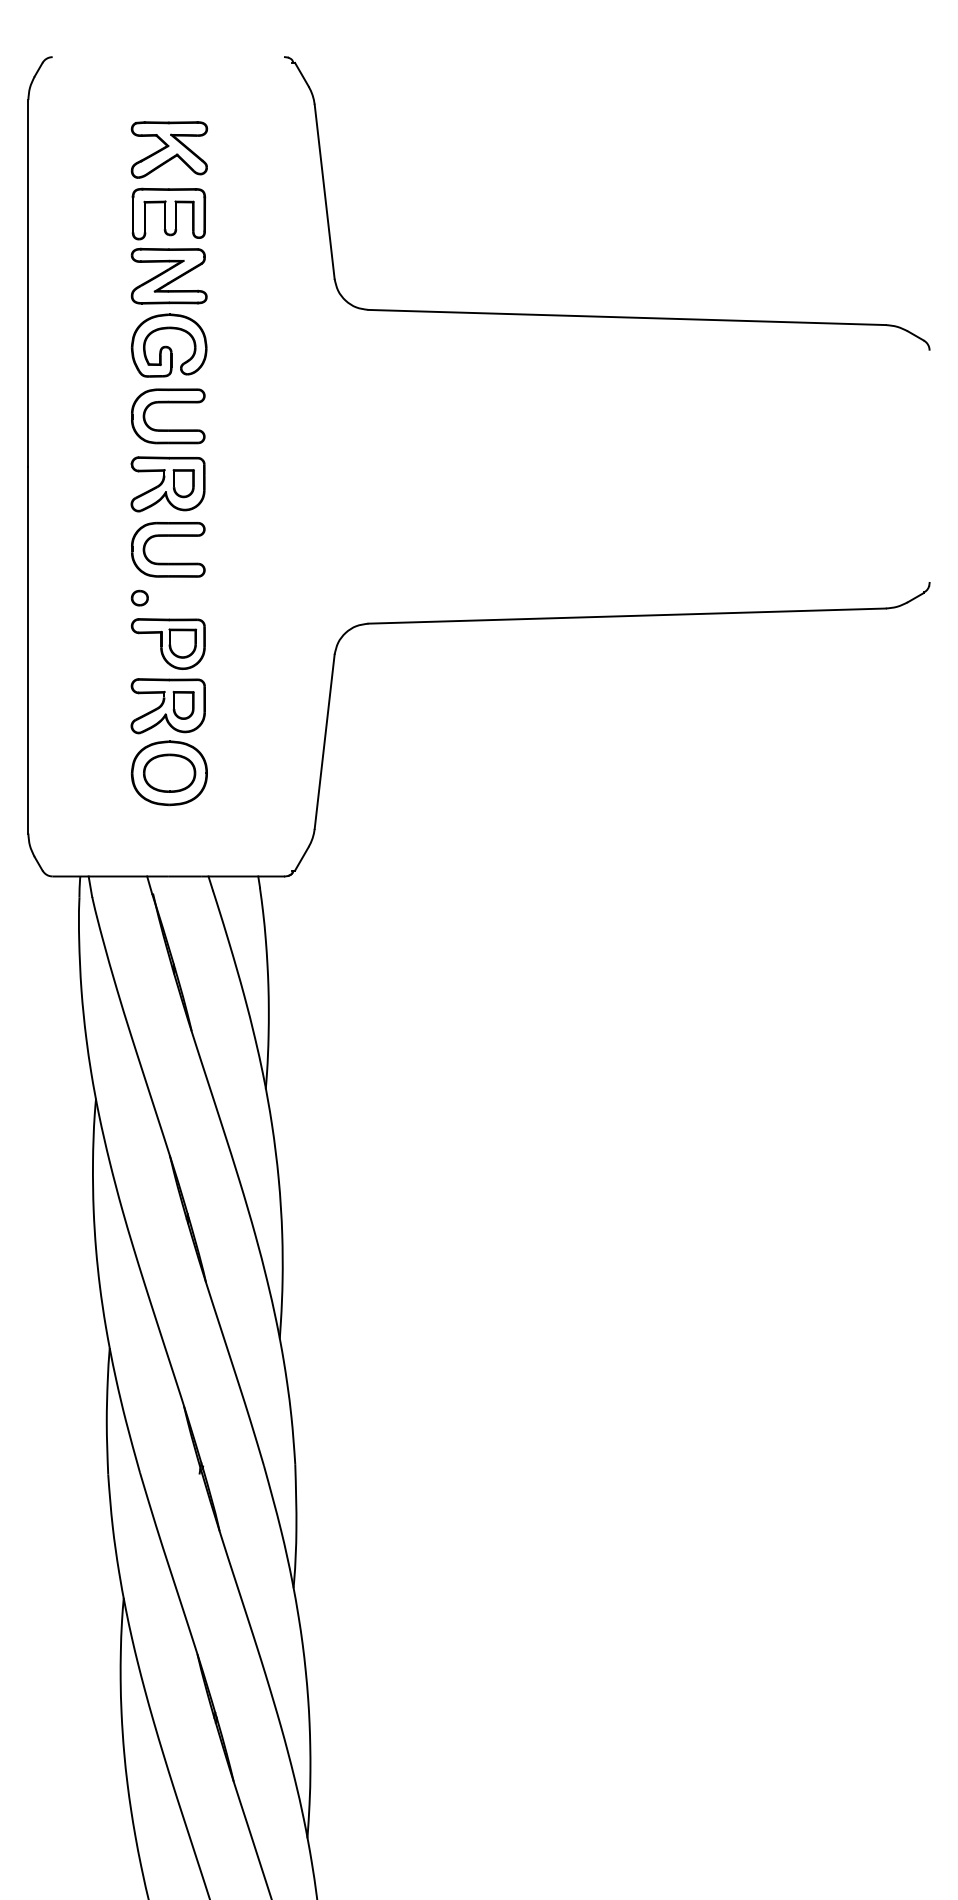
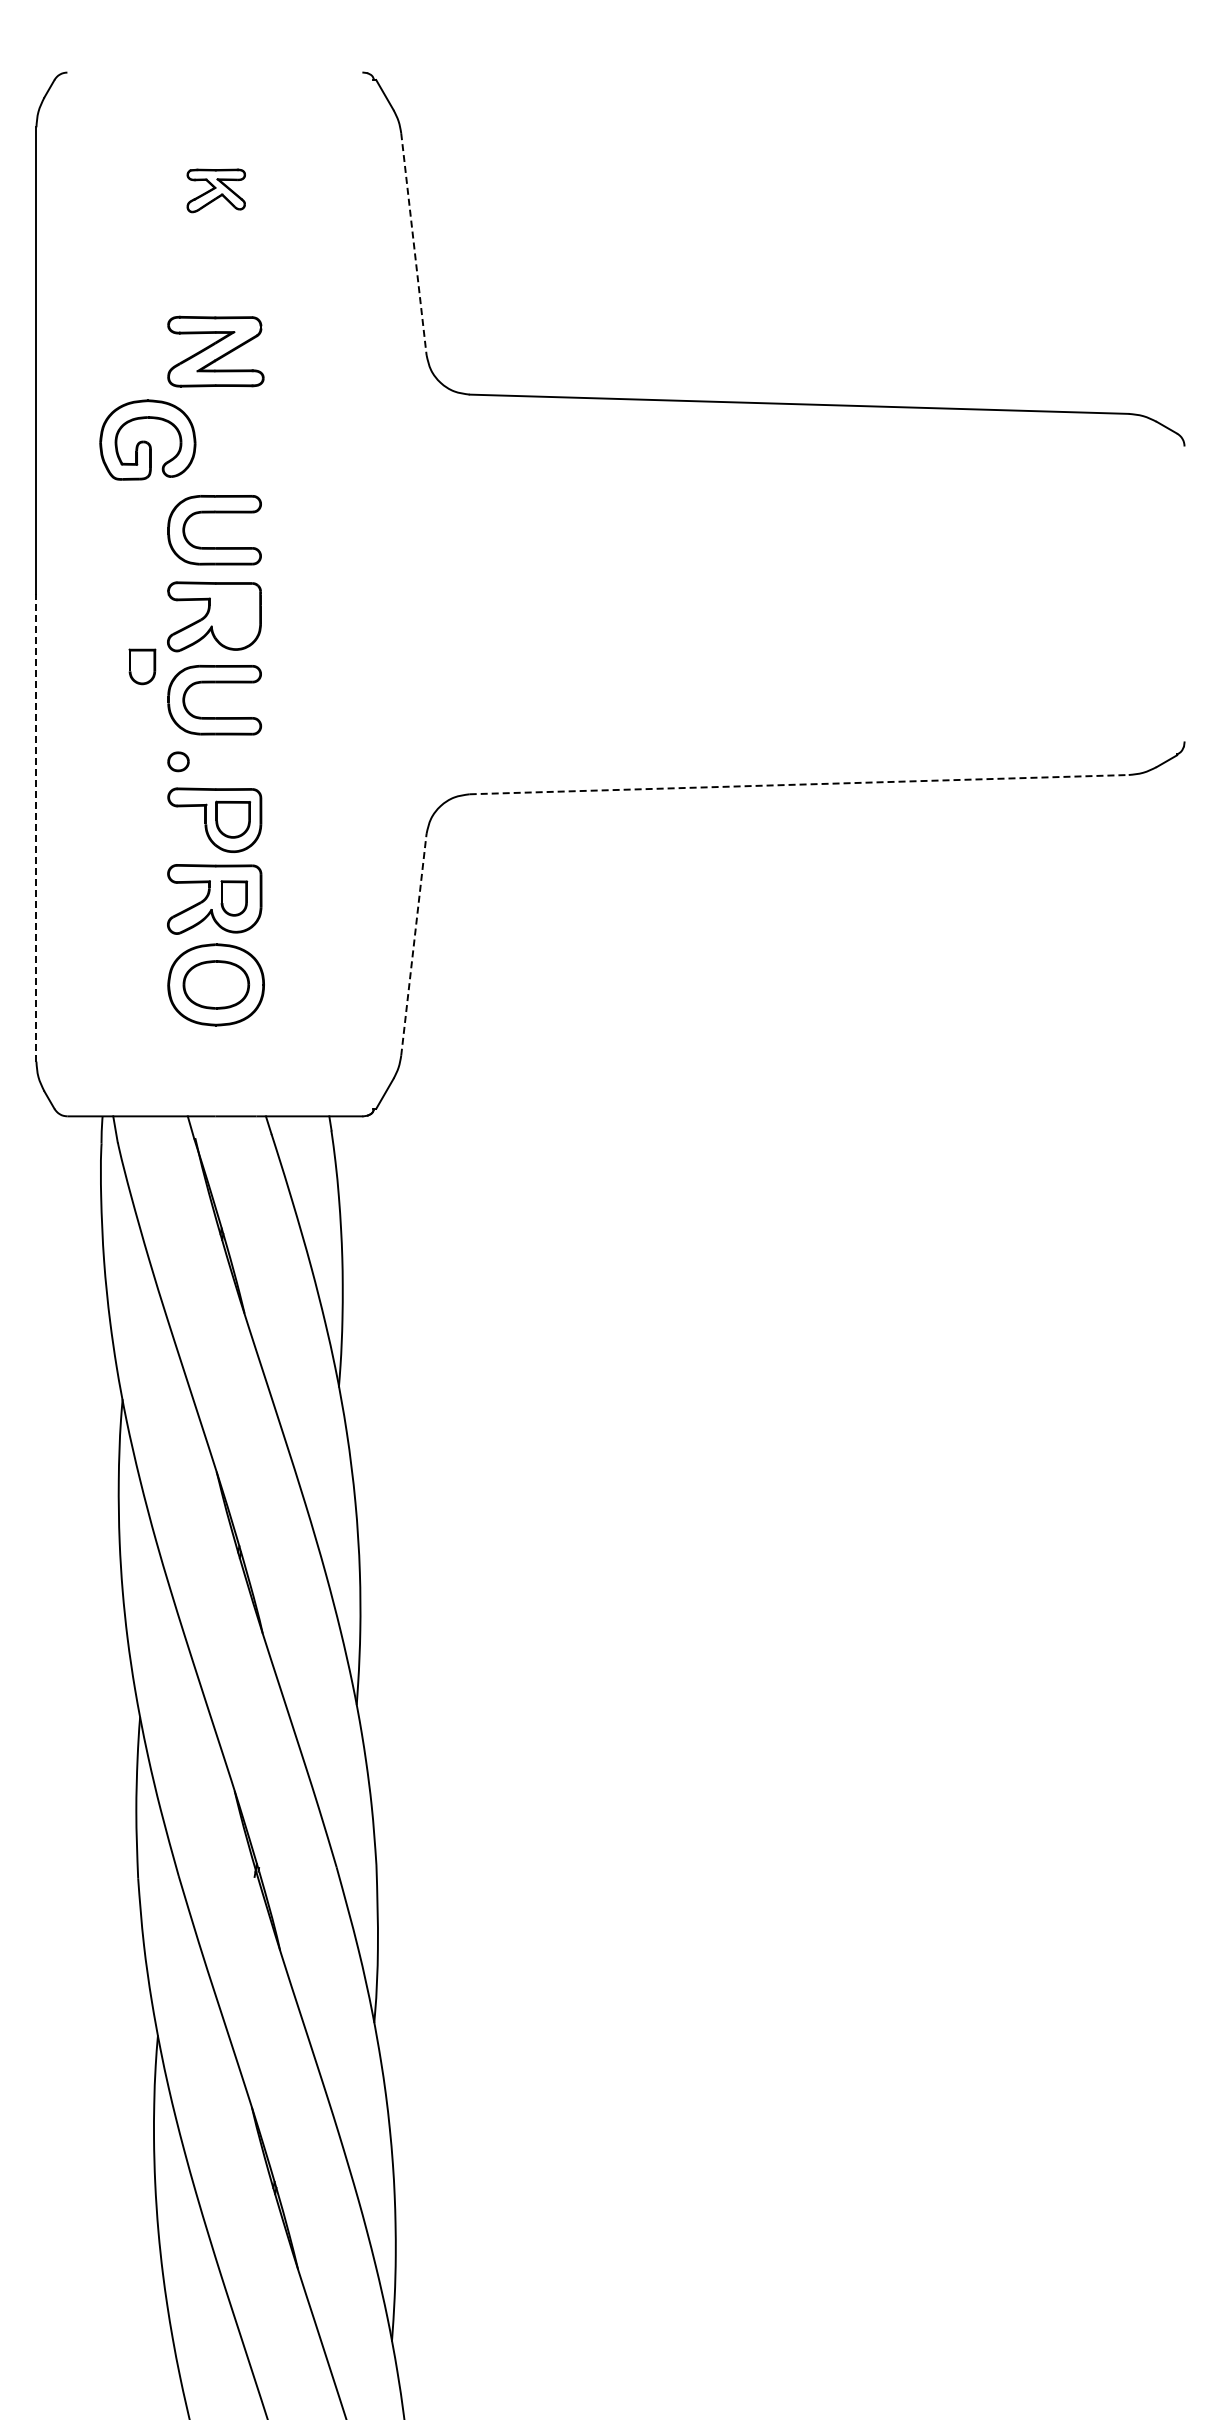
part: (169, 149) -> (216, 190), size x0.6
line: (324, 192) -> (413, 244), solid -> dashed
part: (168, 214) -> (215, 272), removed
part: (168, 345) -> (147, 439), moved
part: (183, 483) -> (142, 666), moved
line: (627, 615) -> (799, 784), solid -> dashed
line: (28, 650) -> (36, 828), solid -> dashed
line: (324, 741) -> (413, 944), solid -> dashed

